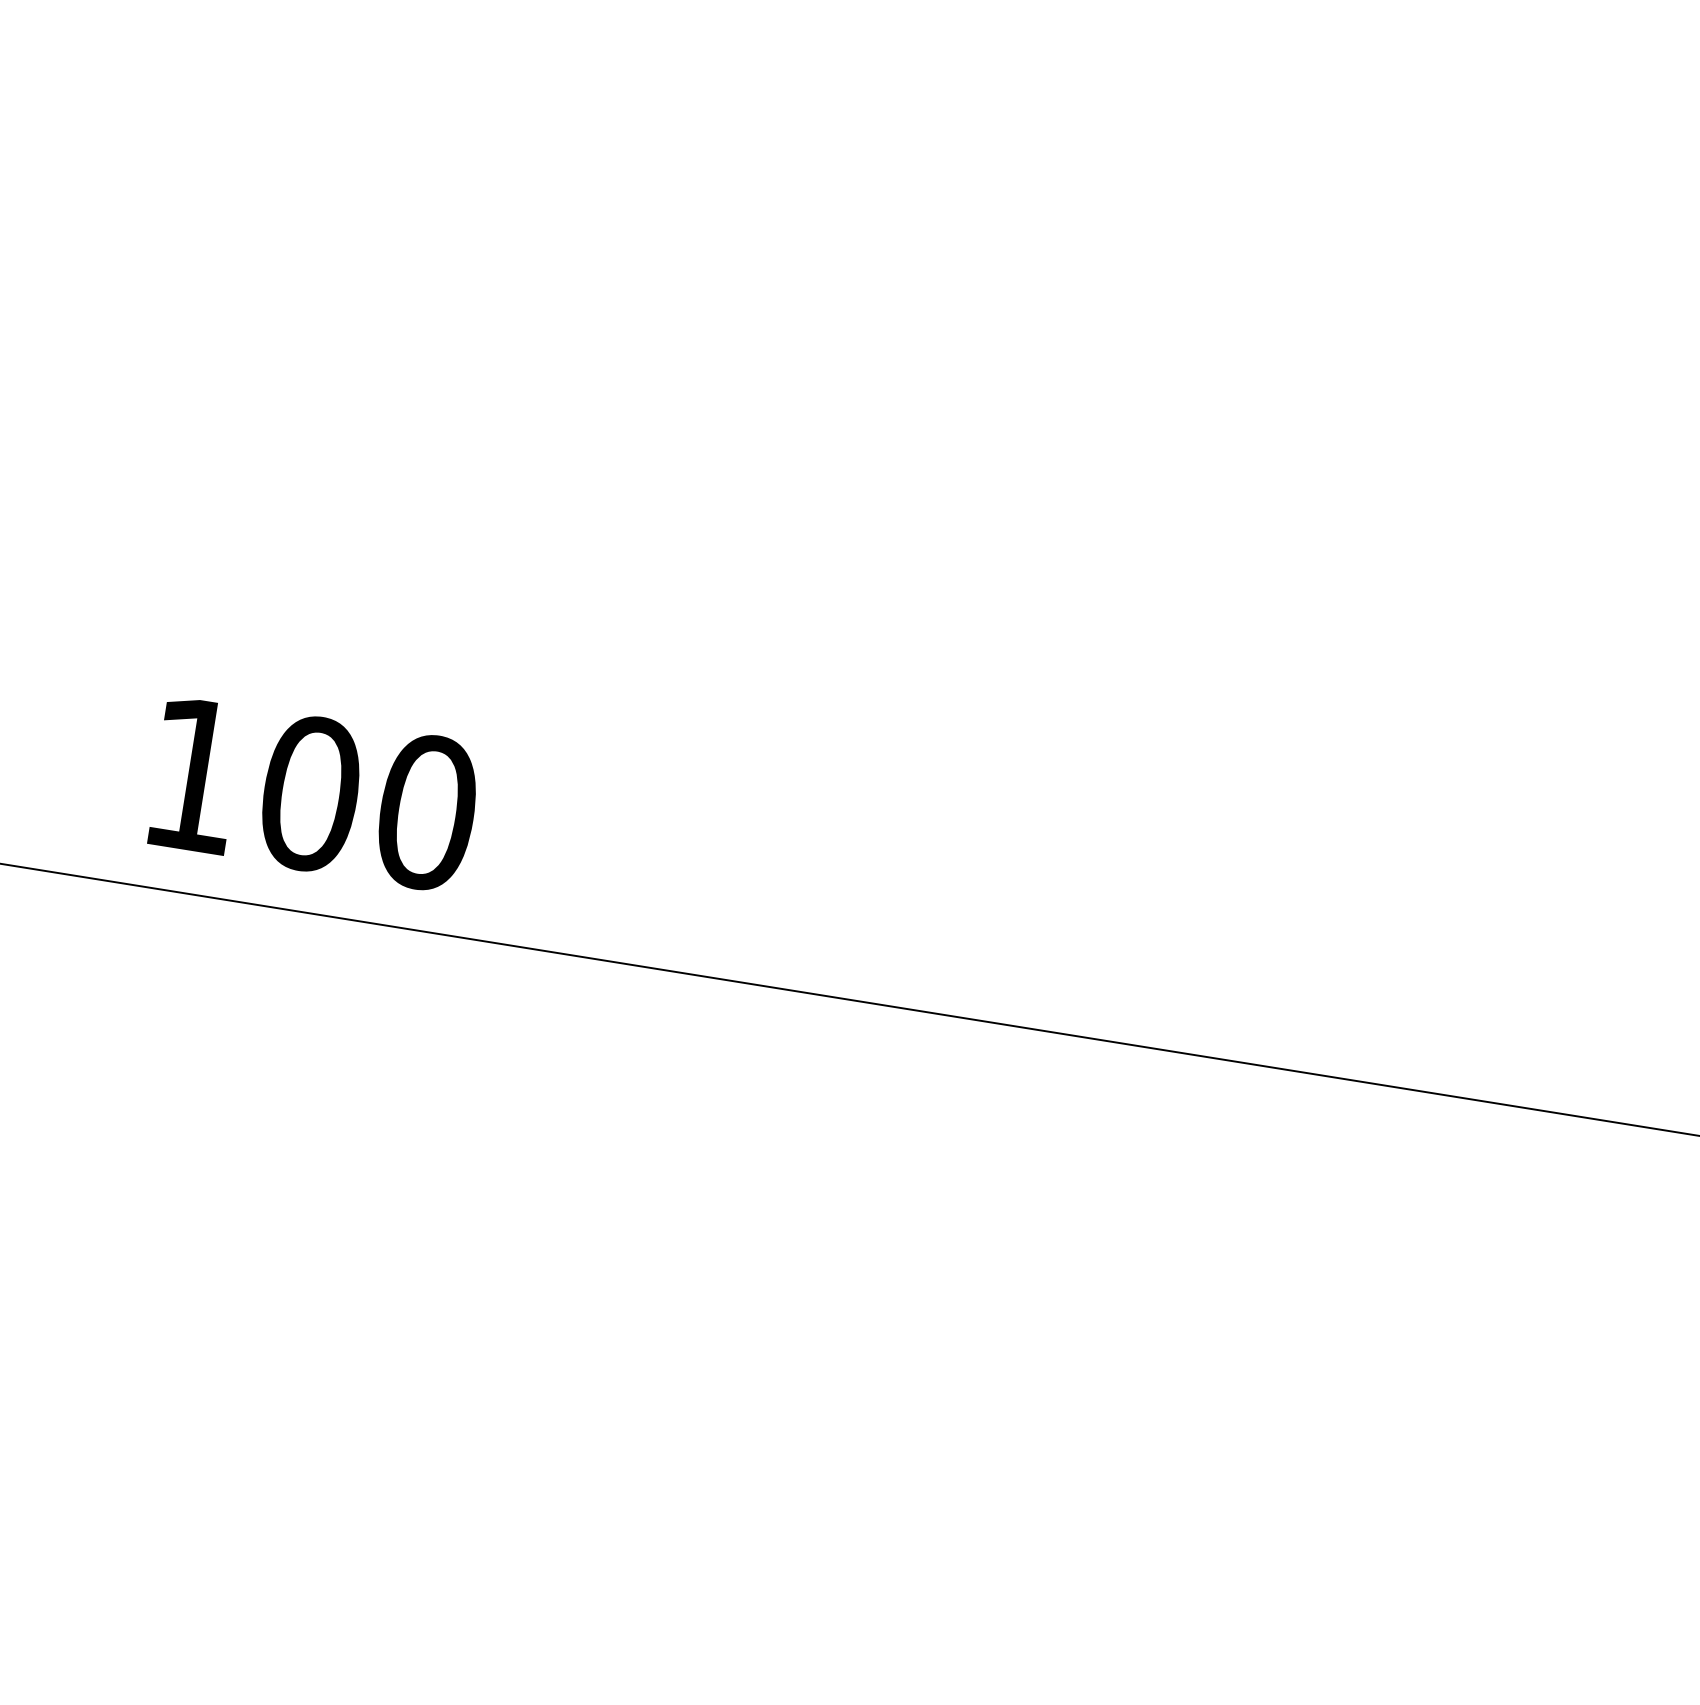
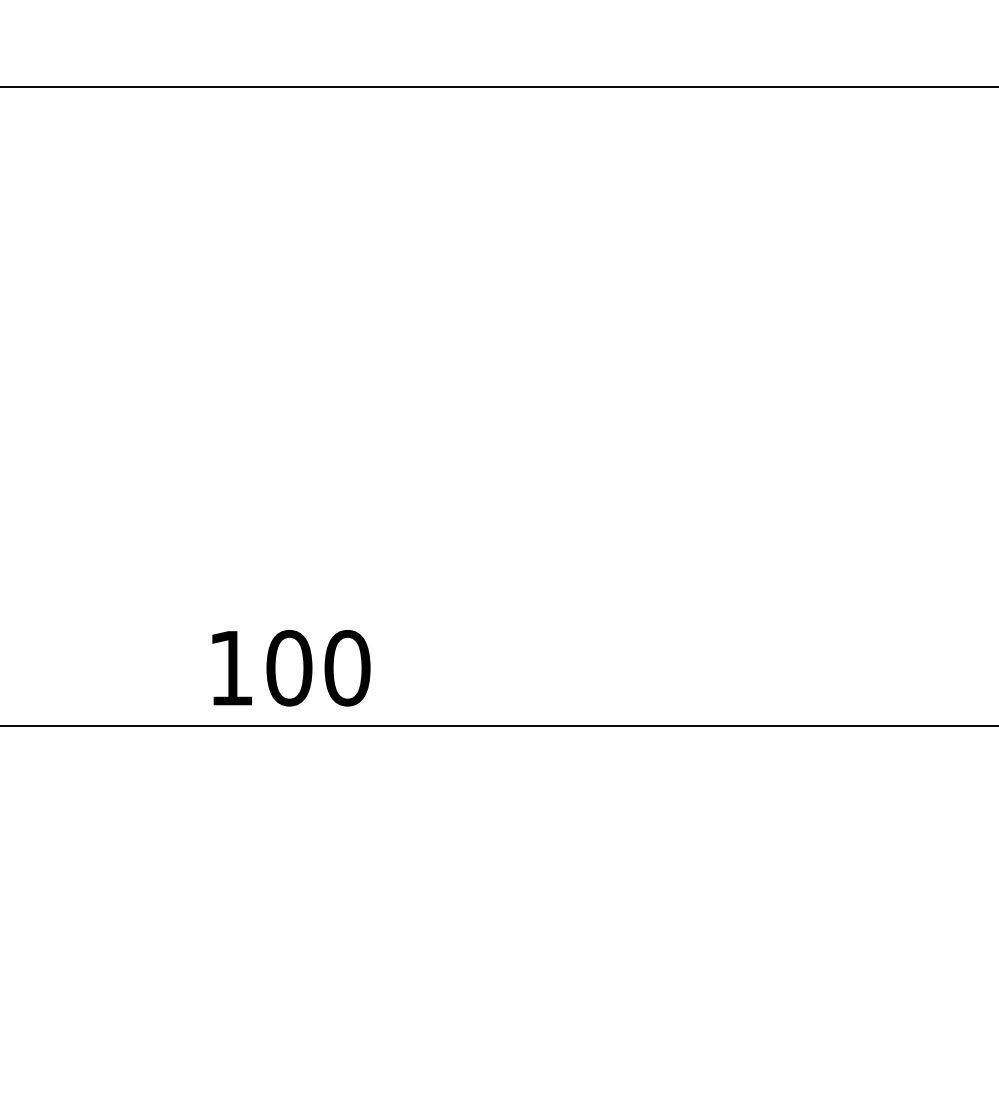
text: (315, 793) -> (291, 667), moved

